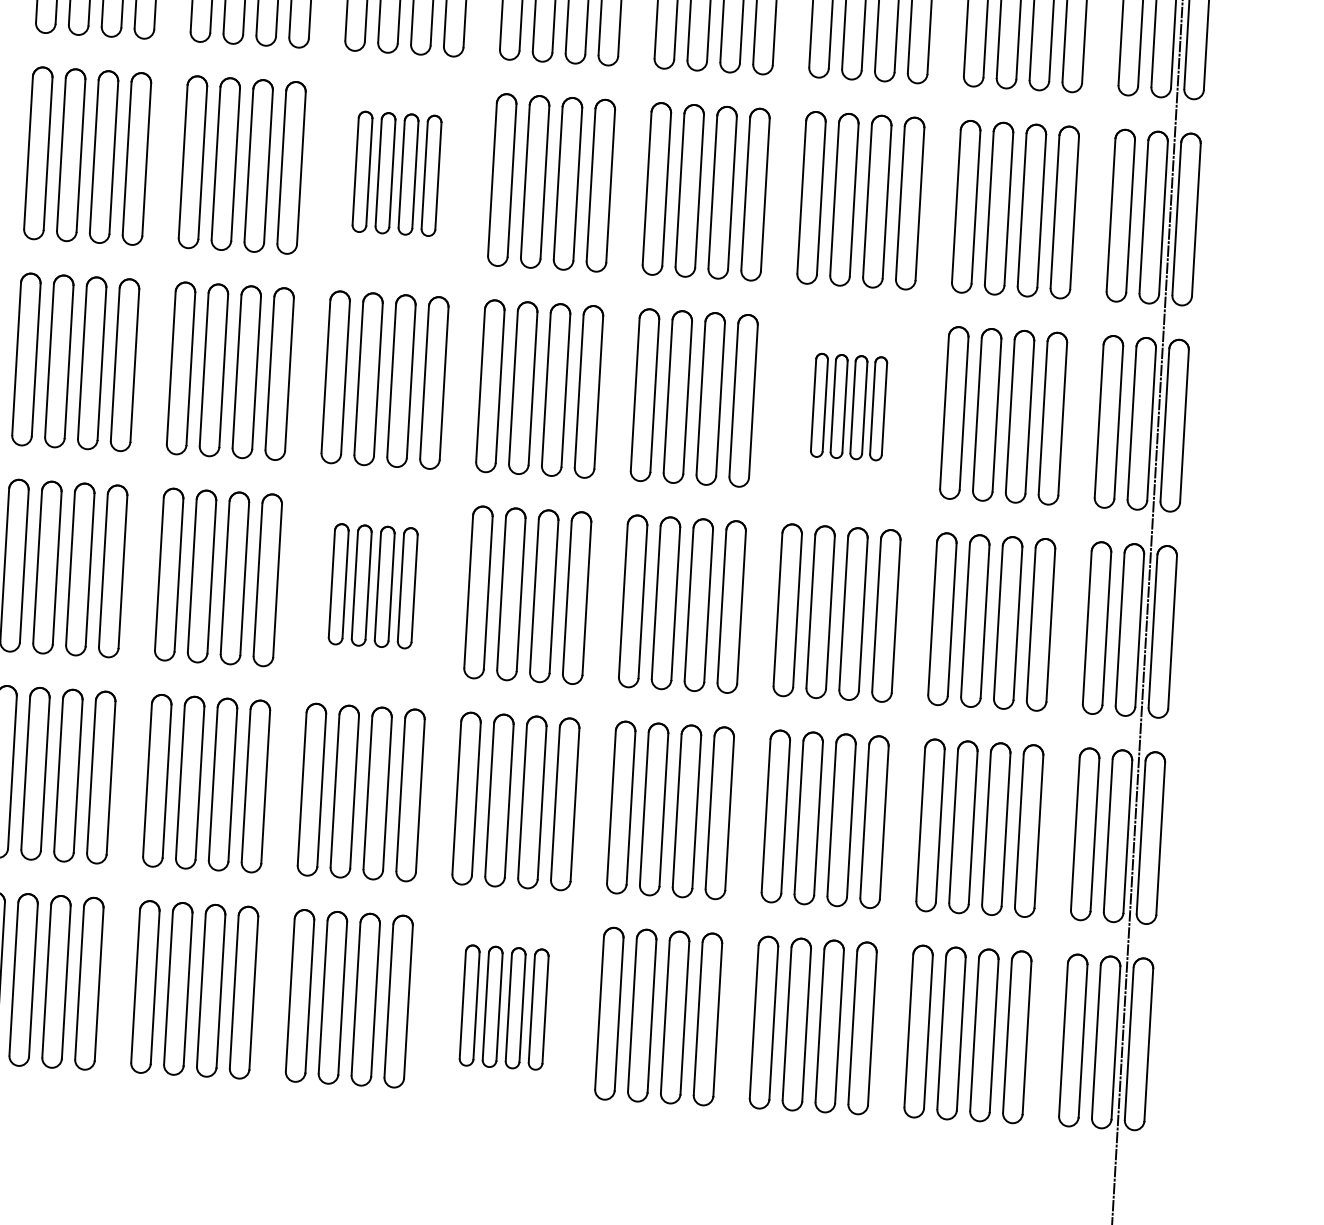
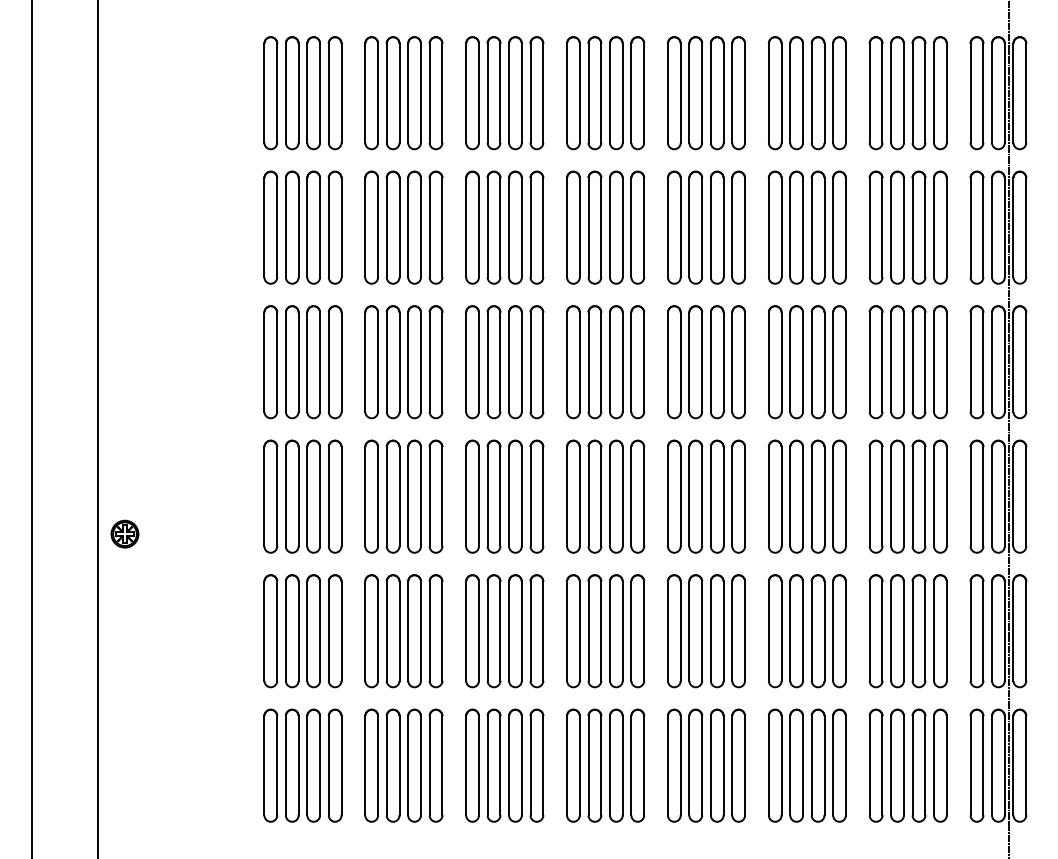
part: (396, 173) -> (504, 227), size x1.43
part: (849, 407) -> (807, 362), size x1.67
part: (372, 586) -> (504, 496), size x1.43
part: (503, 1007) -> (605, 765), size x1.43

